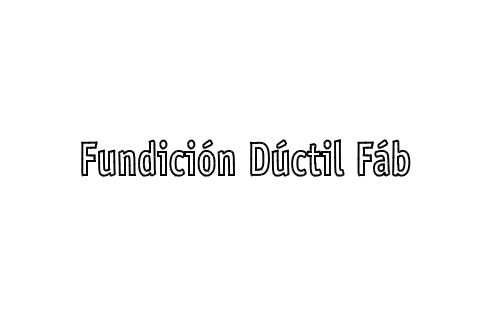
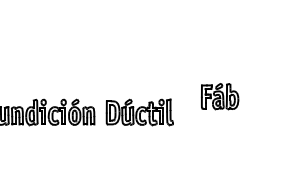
part: (383, 157) -> (219, 96), moved

